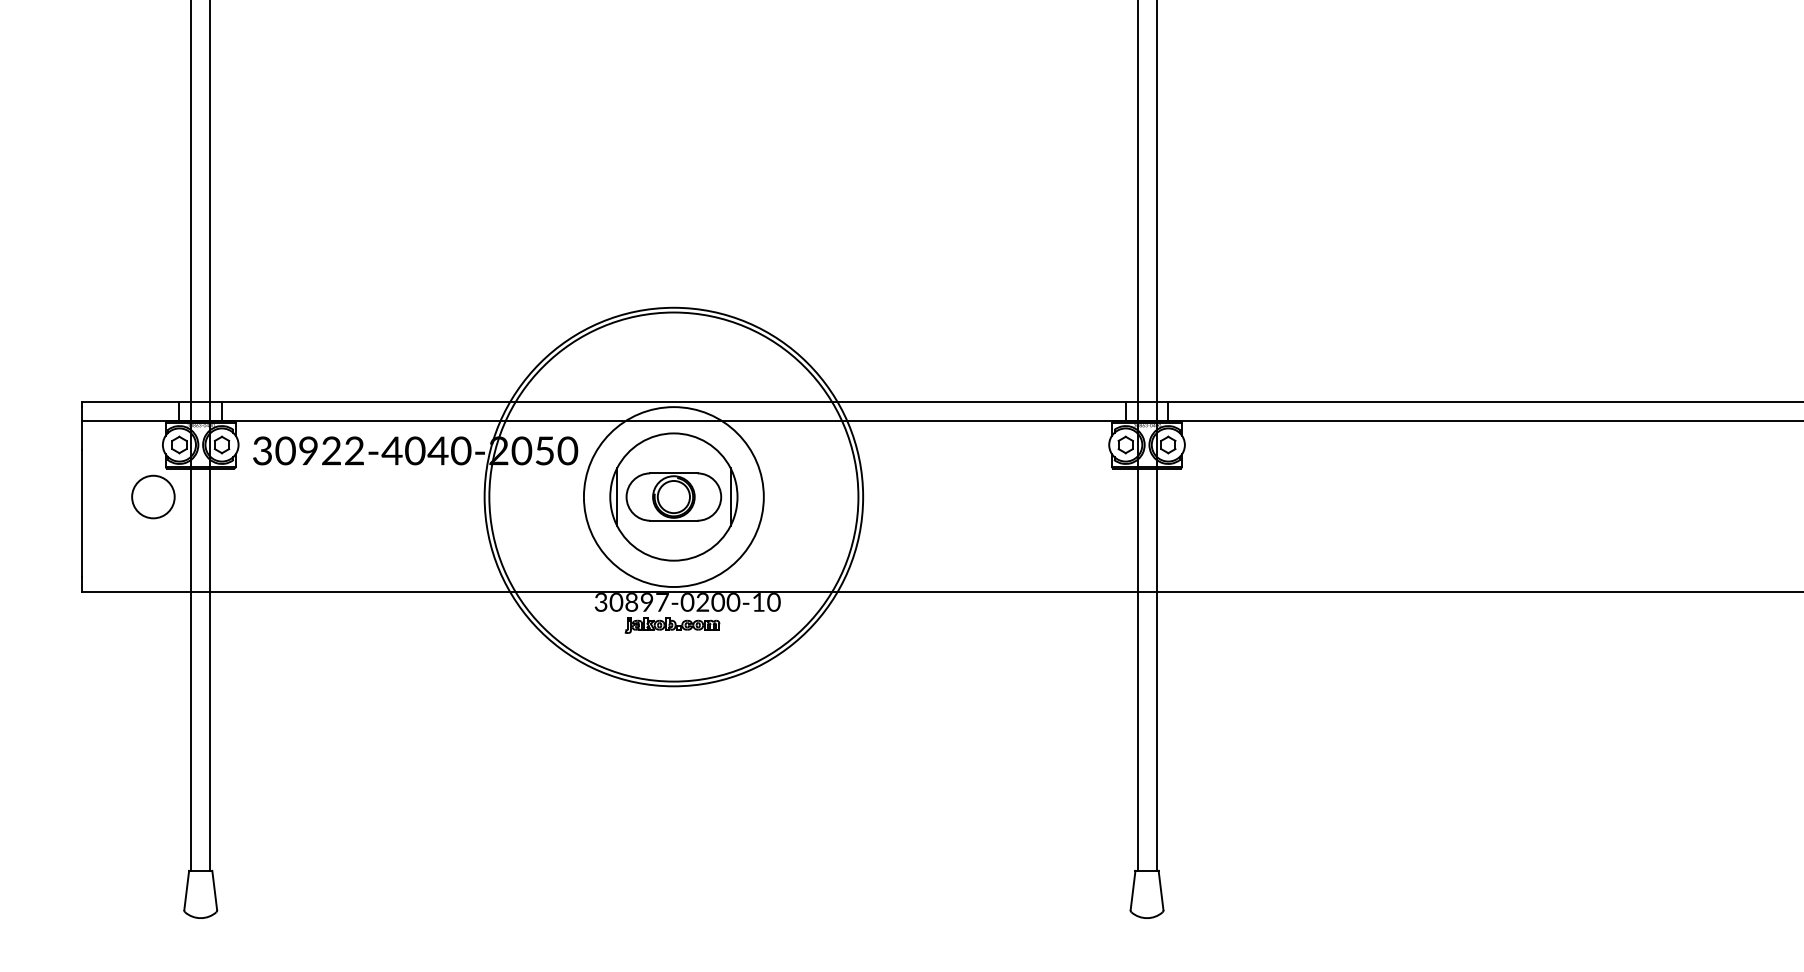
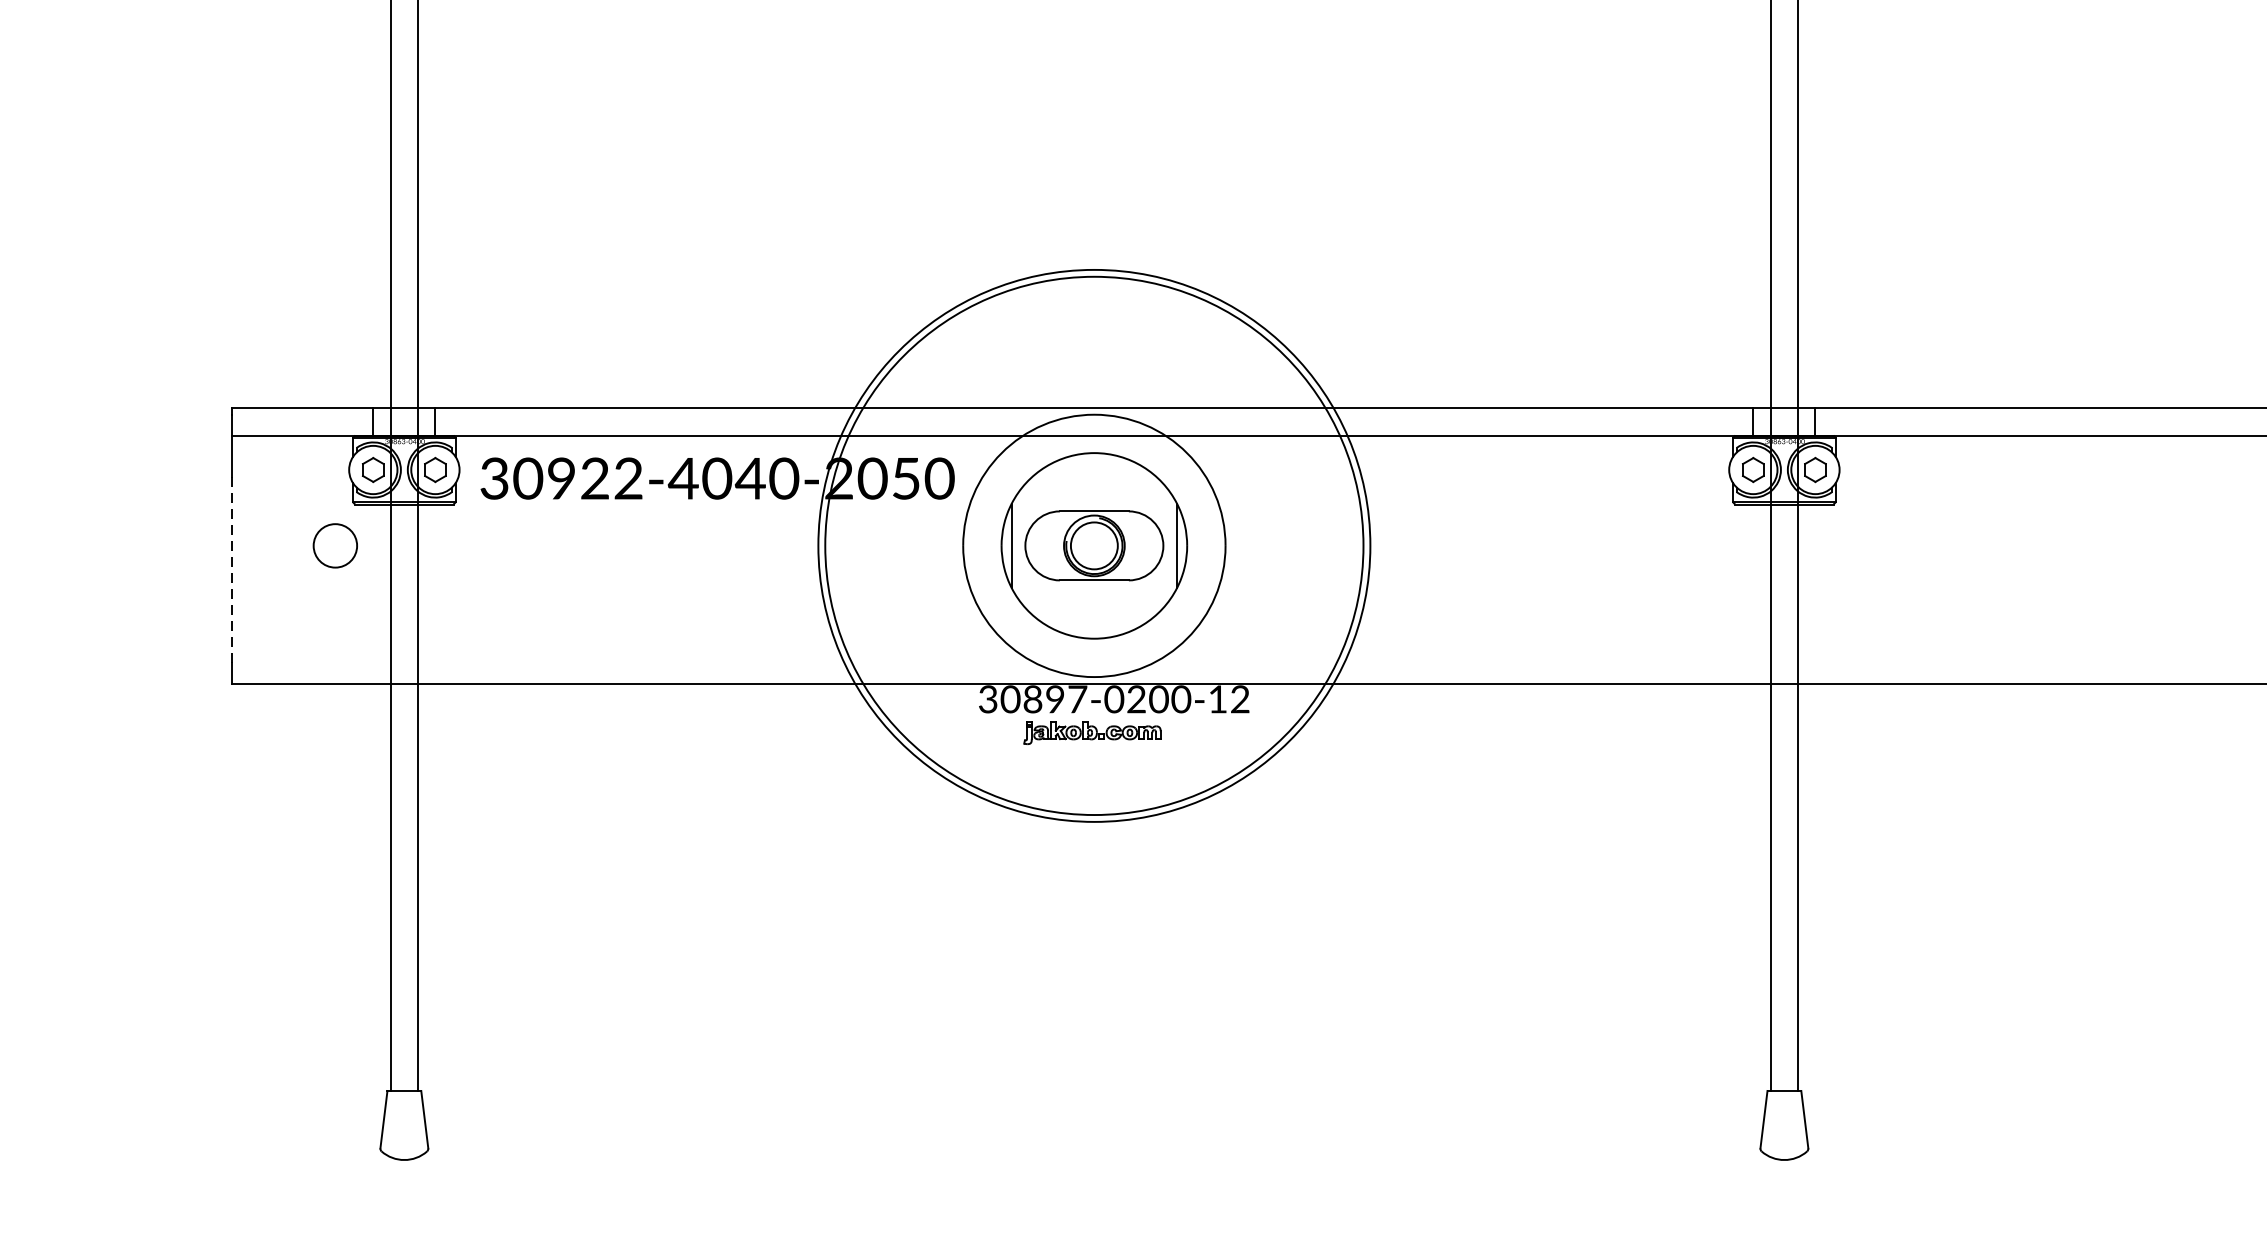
circle: (153, 496) -> (335, 545), size x0.7
line: (82, 513) -> (231, 569), solid -> dashed
text: (773, 602) -> (1239, 699), 30897-0200-10 -> 30897-0200-12

